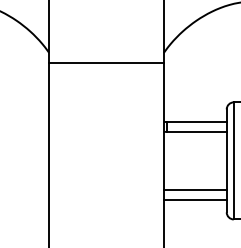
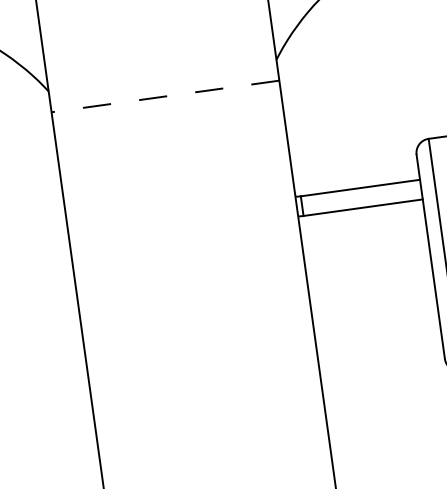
line: (106, 63) -> (165, 96), solid -> dashed
line: (194, 189) -> (374, 322), removed
line: (194, 199) -> (377, 342), removed

